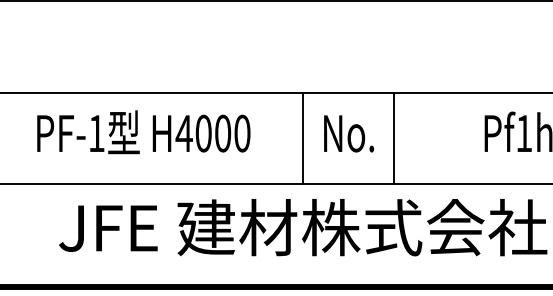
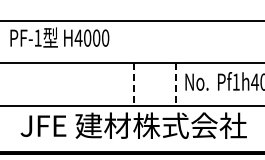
text: (143, 132) -> (59, 37), moved
text: (347, 132) -> (196, 81), moved
line: (302, 138) -> (133, 84), solid -> dashed
line: (395, 138) -> (176, 84), solid -> dashed

